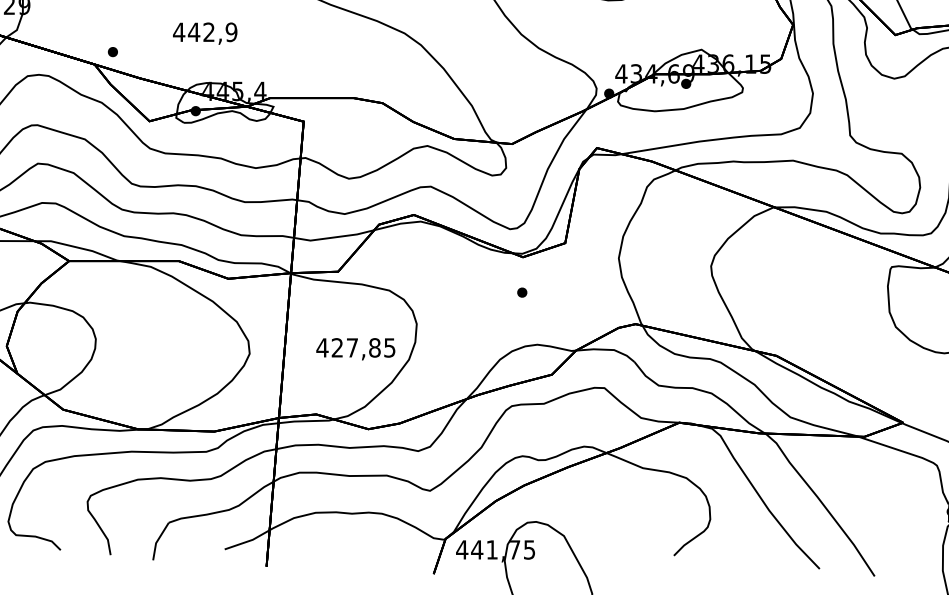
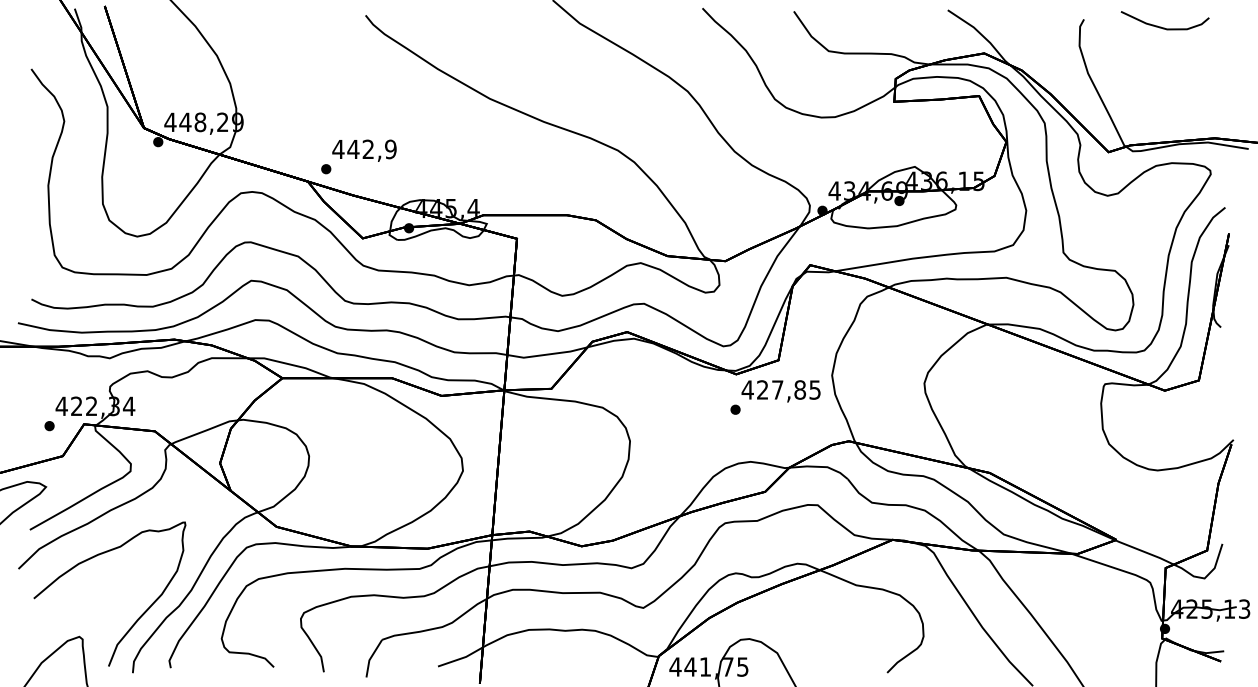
text: (205, 33) -> (364, 150), moved
text: (355, 349) -> (780, 391), moved

